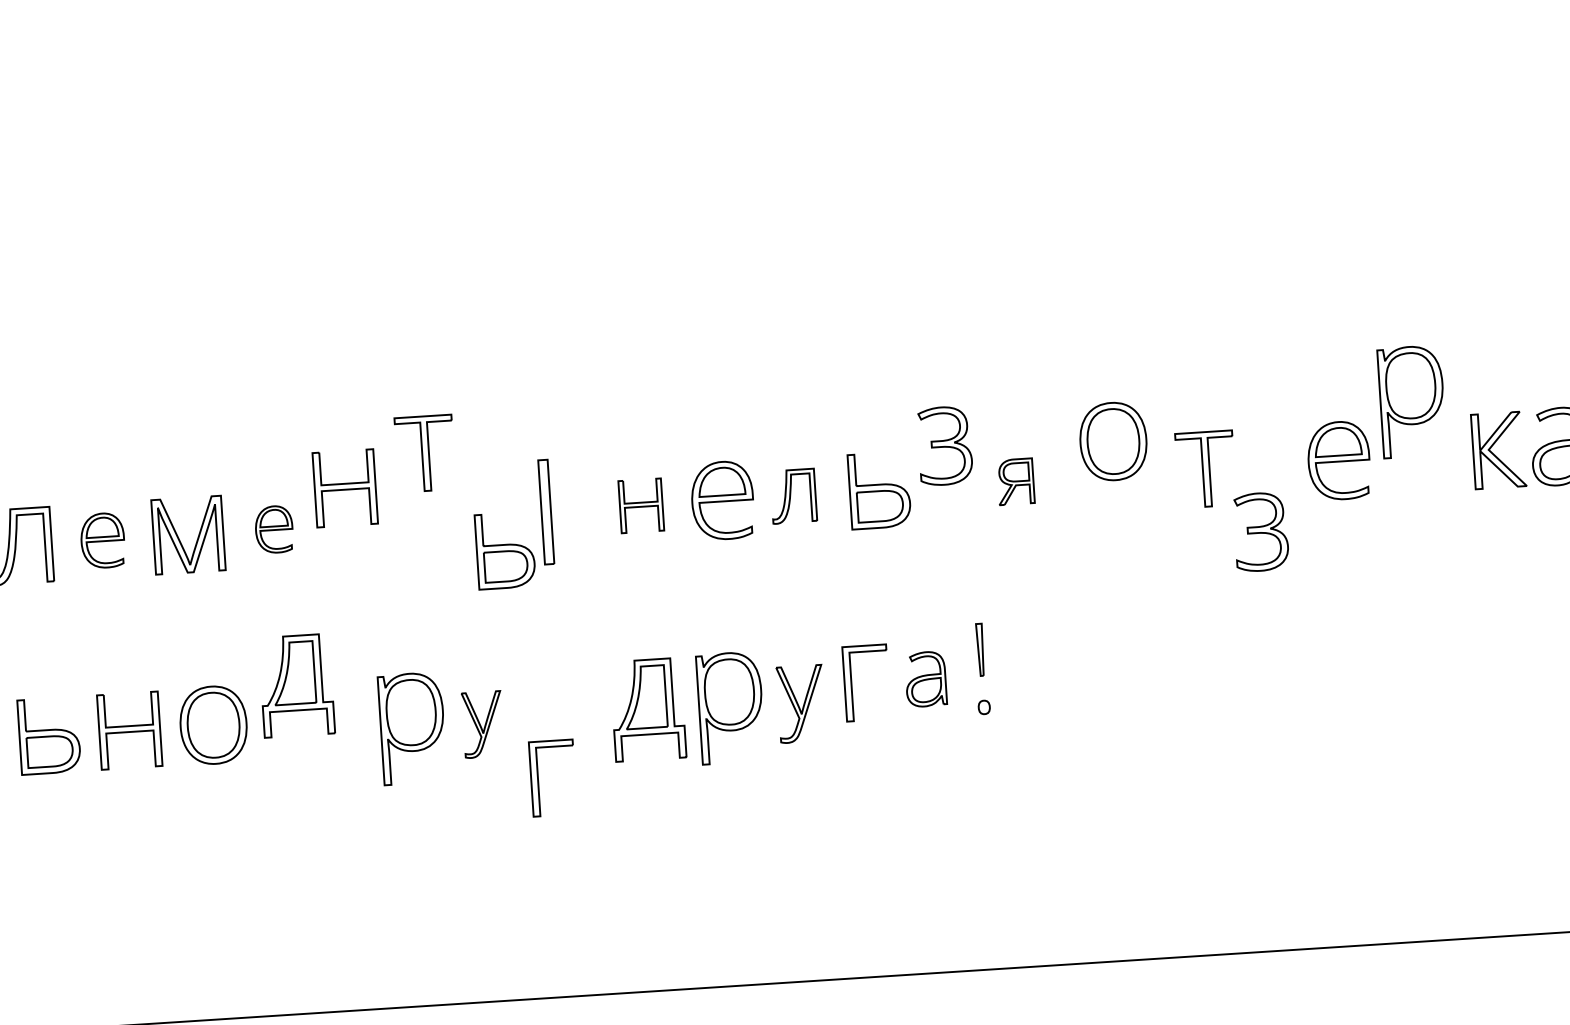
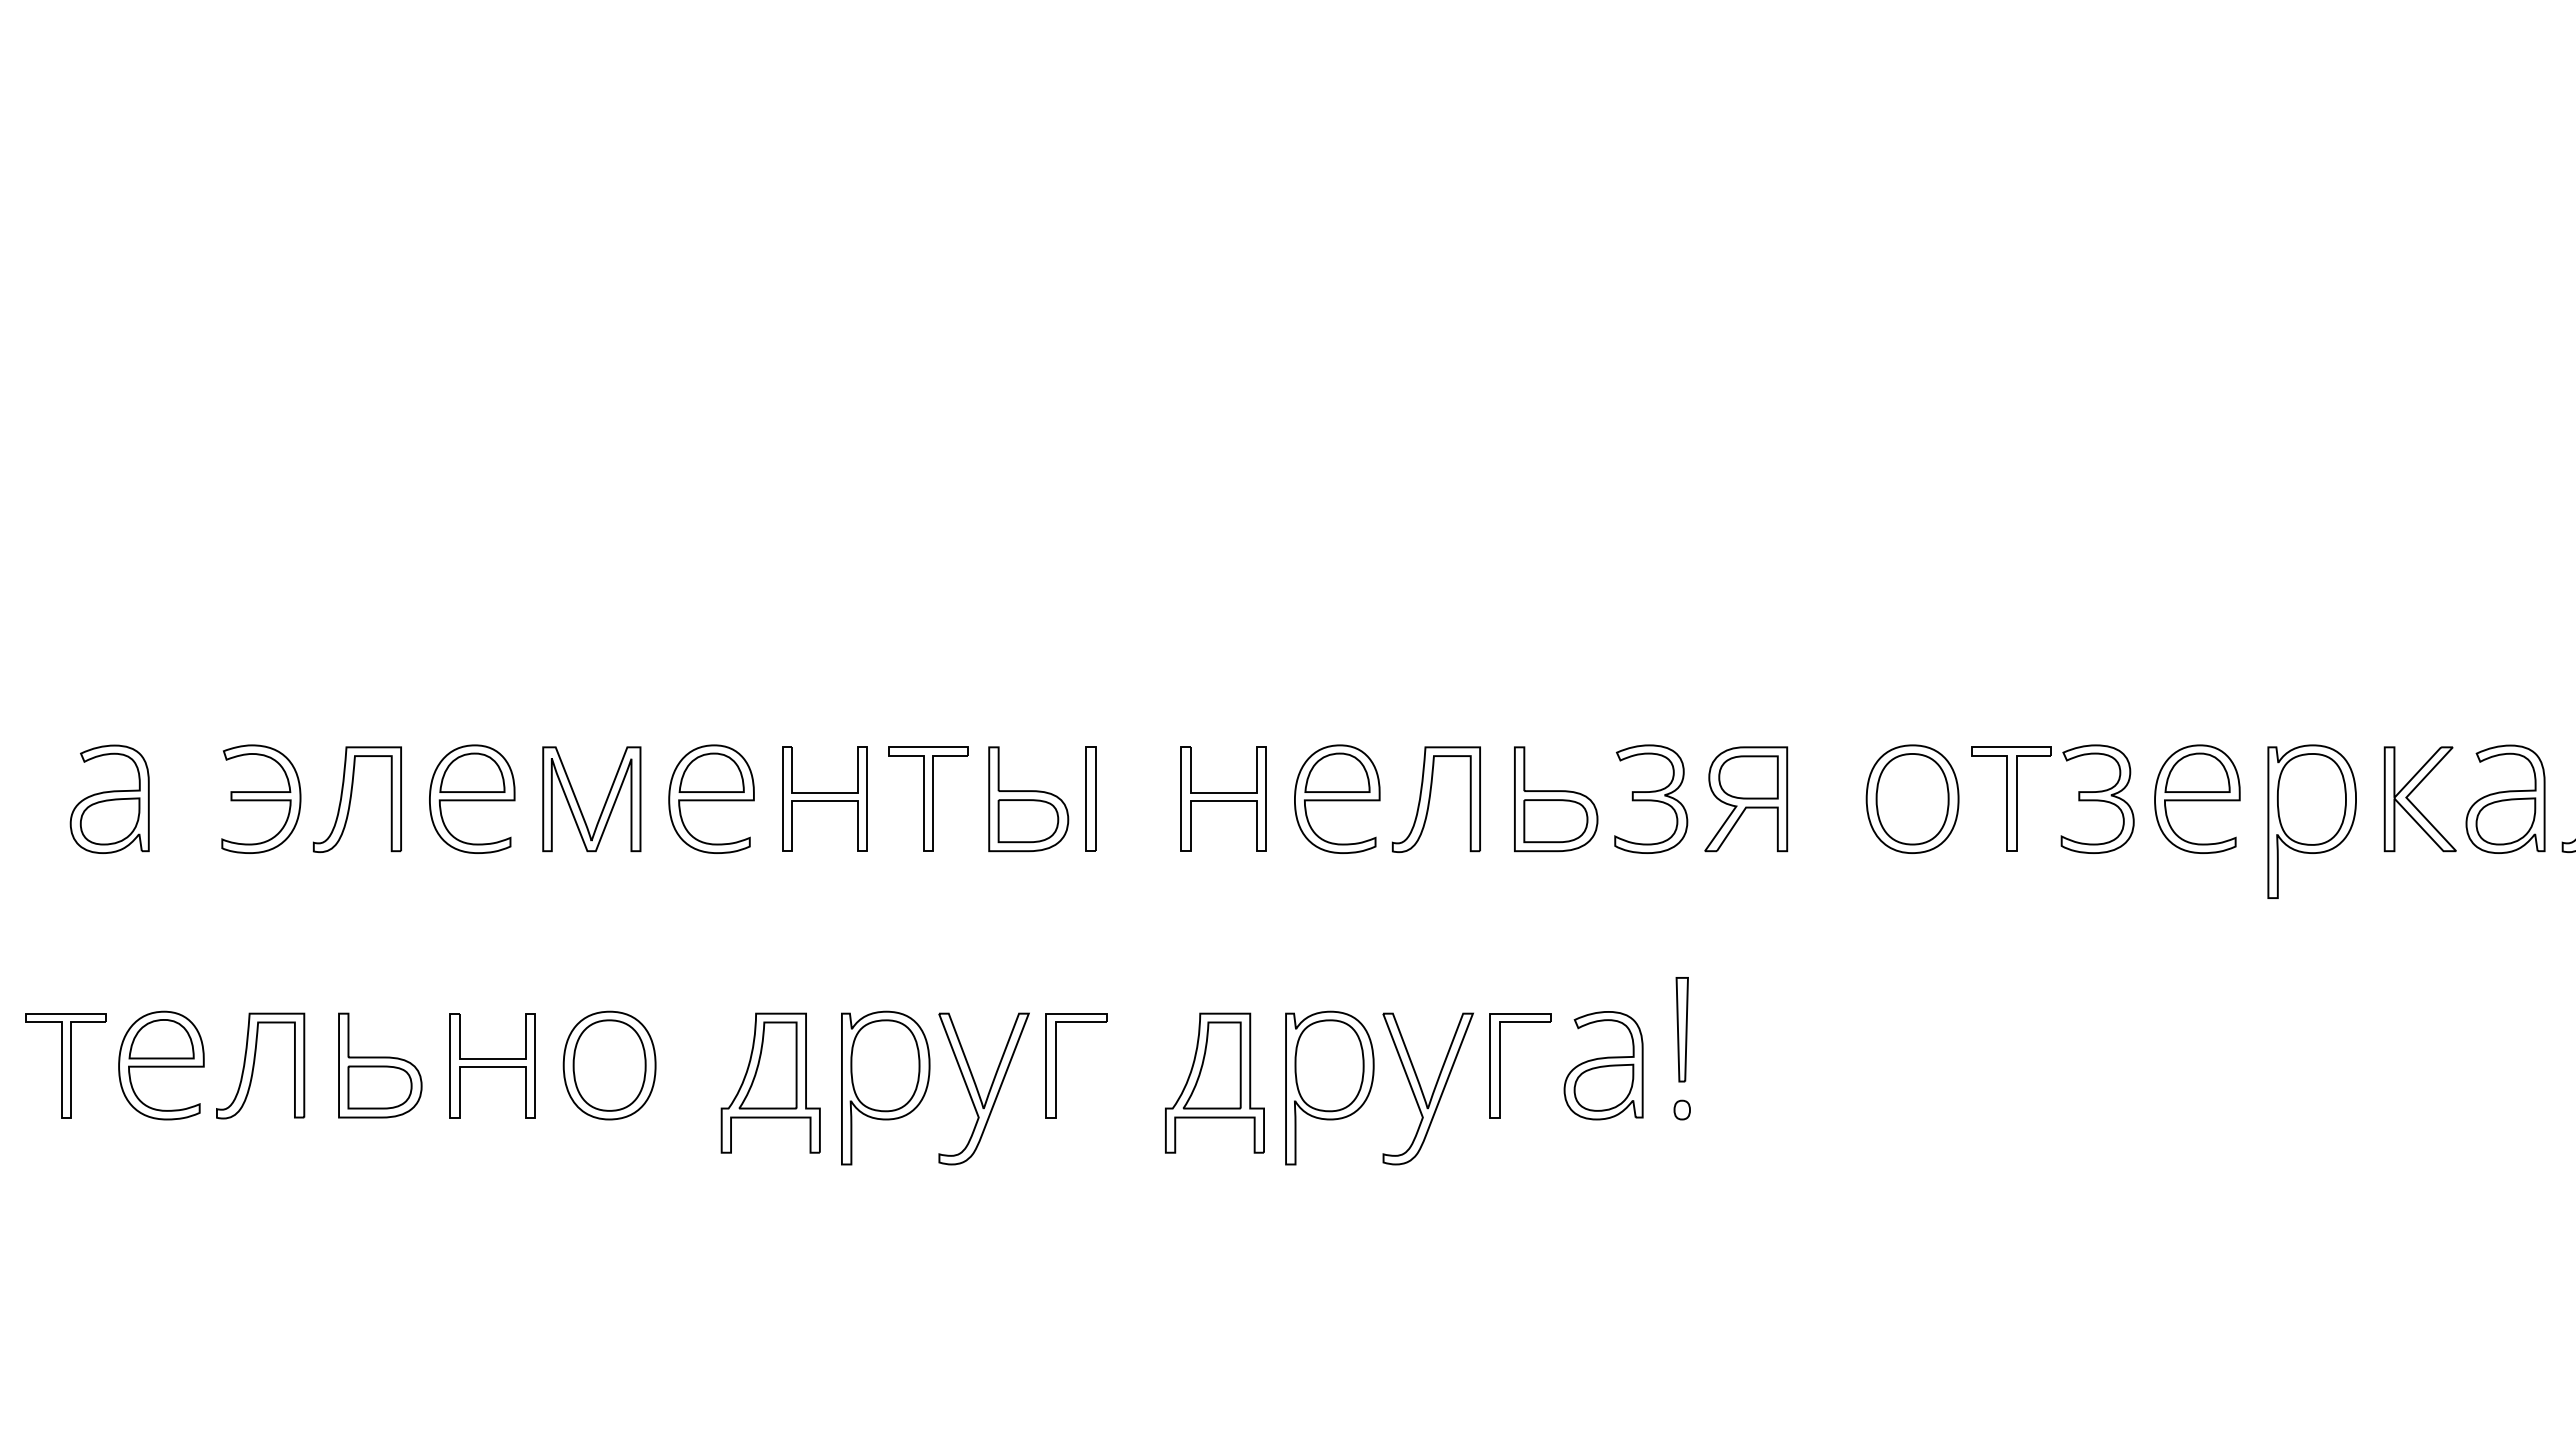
part: (1411, 401) -> (2311, 821), moved
part: (1113, 441) -> (1912, 798), moved
part: (945, 445) -> (1651, 798), moved
part: (425, 453) -> (928, 798), moved
part: (1015, 481) -> (1746, 799), size x1.67
part: (344, 487) -> (824, 798), moved
part: (793, 496) -> (1435, 799), size x1.43
part: (641, 505) -> (1223, 798), size x1.43
part: (545, 511) -> (1090, 798), size x0.71
part: (274, 529) -> (711, 798), size x1.67
part: (1260, 531) -> (2097, 798), moved
part: (102, 540) -> (472, 798), size x1.43
part: (505, 550) -> (1028, 799), moved
part: (980, 649) -> (1681, 1029), size x1.43
part: (925, 679) -> (1603, 1065), size x1.43
part: (296, 685) -> (770, 1082), moved
part: (800, 703) -> (1427, 1088), size x1.43
part: (482, 724) -> (983, 1088), size x1.67
part: (538, 778) -> (1056, 1065), moved

